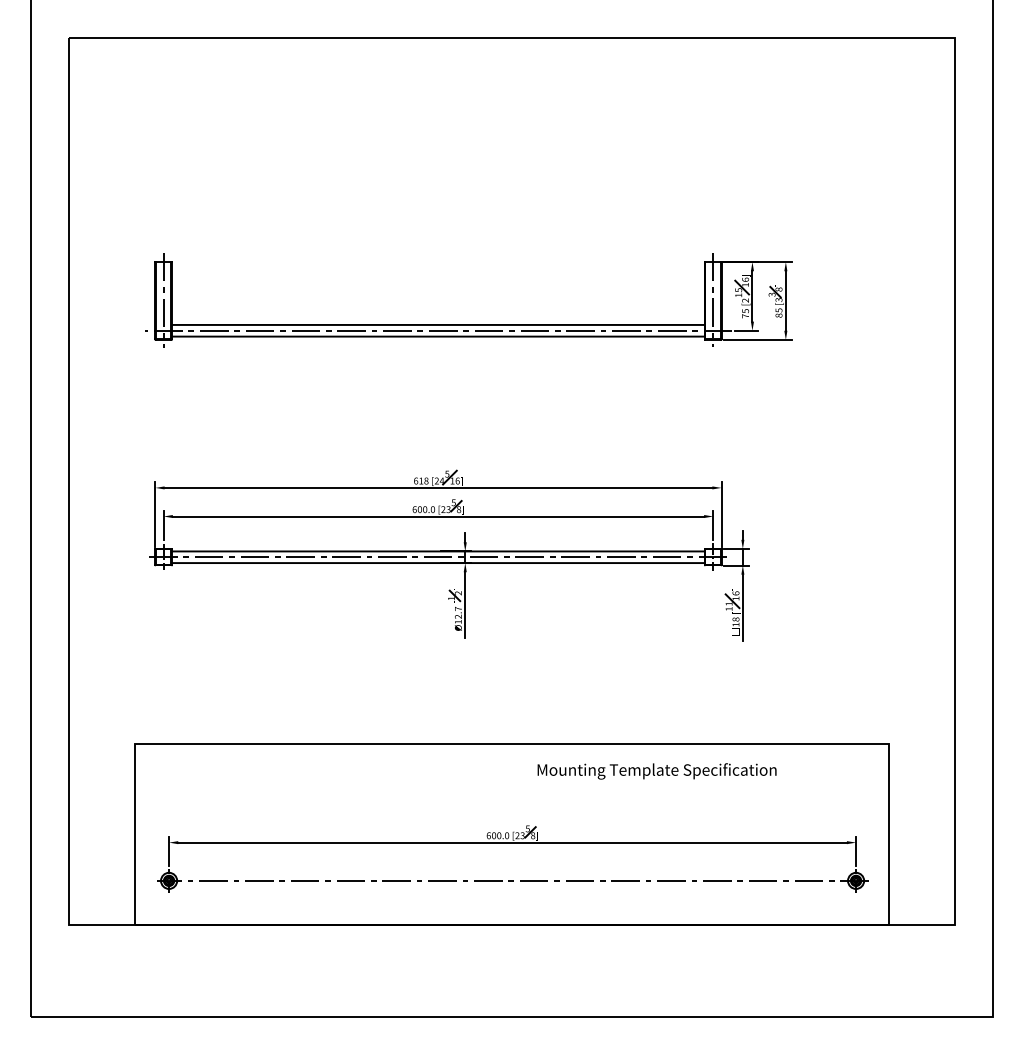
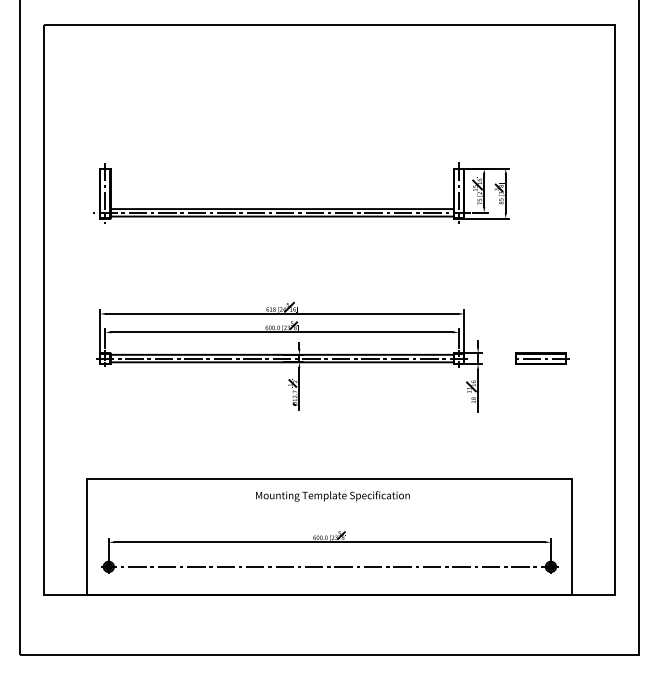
part: (842, 557) -> (542, 358), added
text: (656, 771) -> (332, 496), moved

